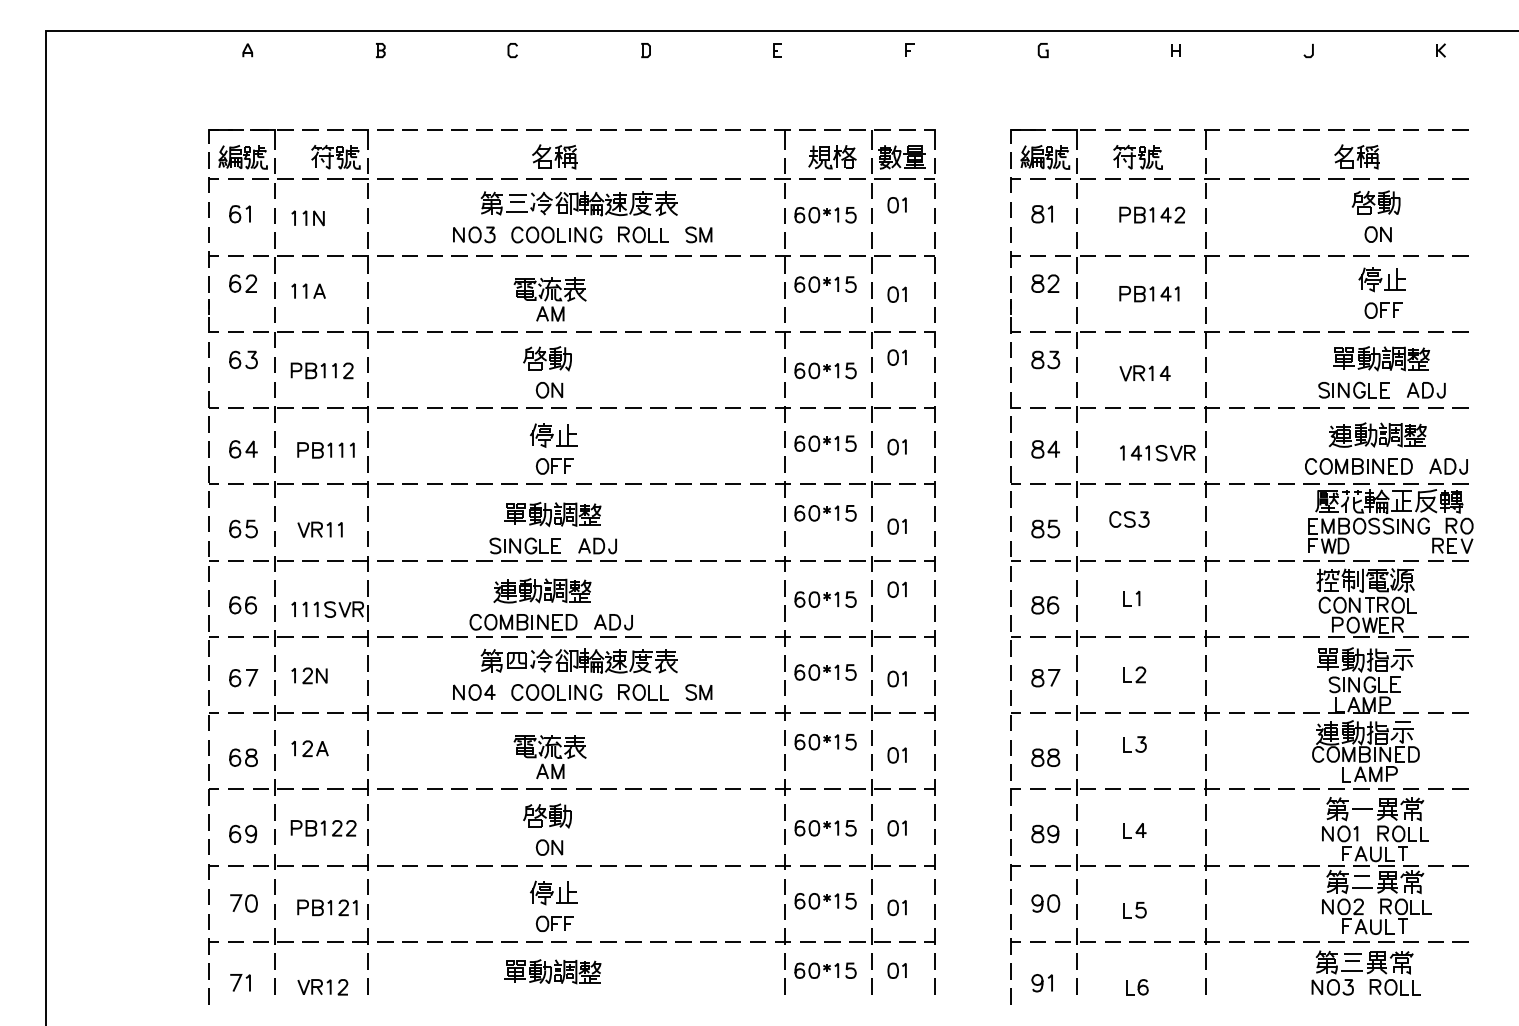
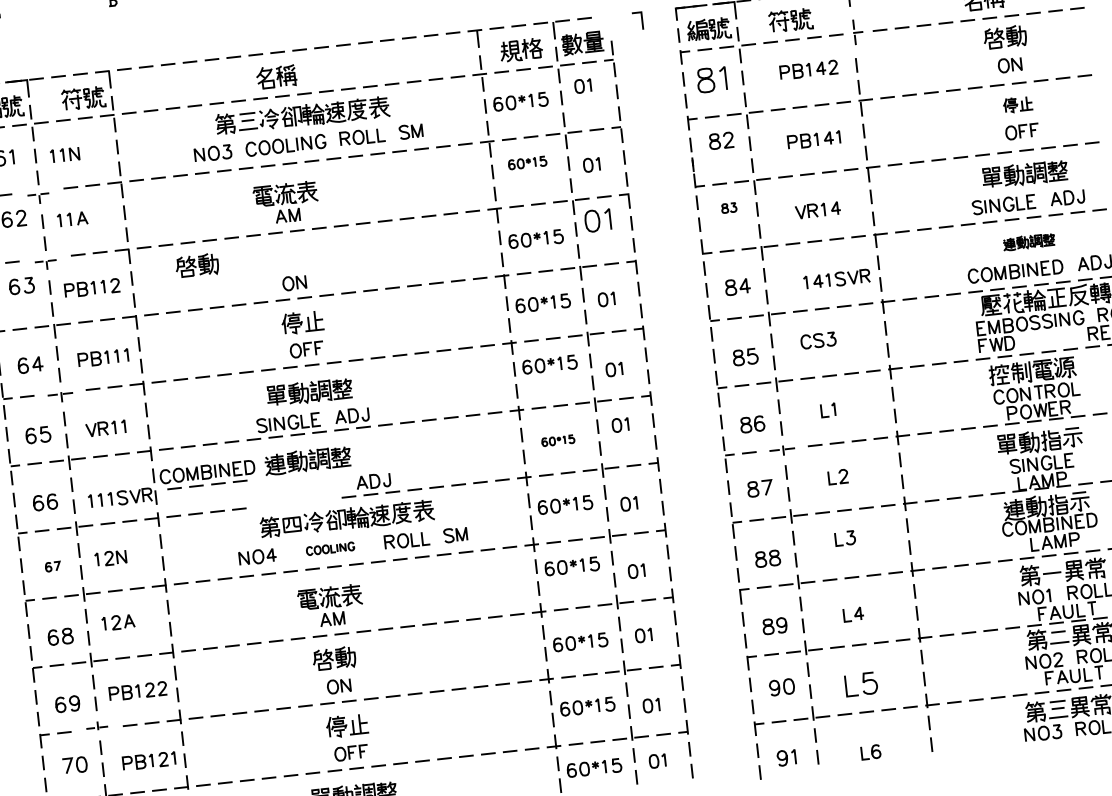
line: (934, 139) -> (642, 20), moved
part: (1211, 178) -> (857, 31), size x0.7
part: (1041, 214) -> (711, 80), size x1.6
part: (273, 264) -> (38, 199), size x0.6
part: (1381, 279) -> (1017, 104), size x0.7
part: (825, 284) -> (527, 162), size x0.7
part: (273, 339) -> (46, 265), size x0.6
part: (896, 357) -> (597, 220), size x1.6
part: (547, 358) -> (197, 265), moved
part: (1045, 359) -> (728, 207), size x0.6
part: (1377, 434) -> (1028, 241), size x0.6
part: (273, 489) -> (60, 397), size x0.7
part: (825, 599) -> (558, 440), size x0.6
part: (523, 625) -> (207, 474), moved
part: (1075, 638) -> (782, 450), size x0.7
part: (243, 678) -> (52, 566), size x0.6
part: (556, 692) -> (330, 548), size x0.6
part: (273, 861) -> (97, 725), size x0.6
part: (1134, 910) -> (860, 684), size x1.6

